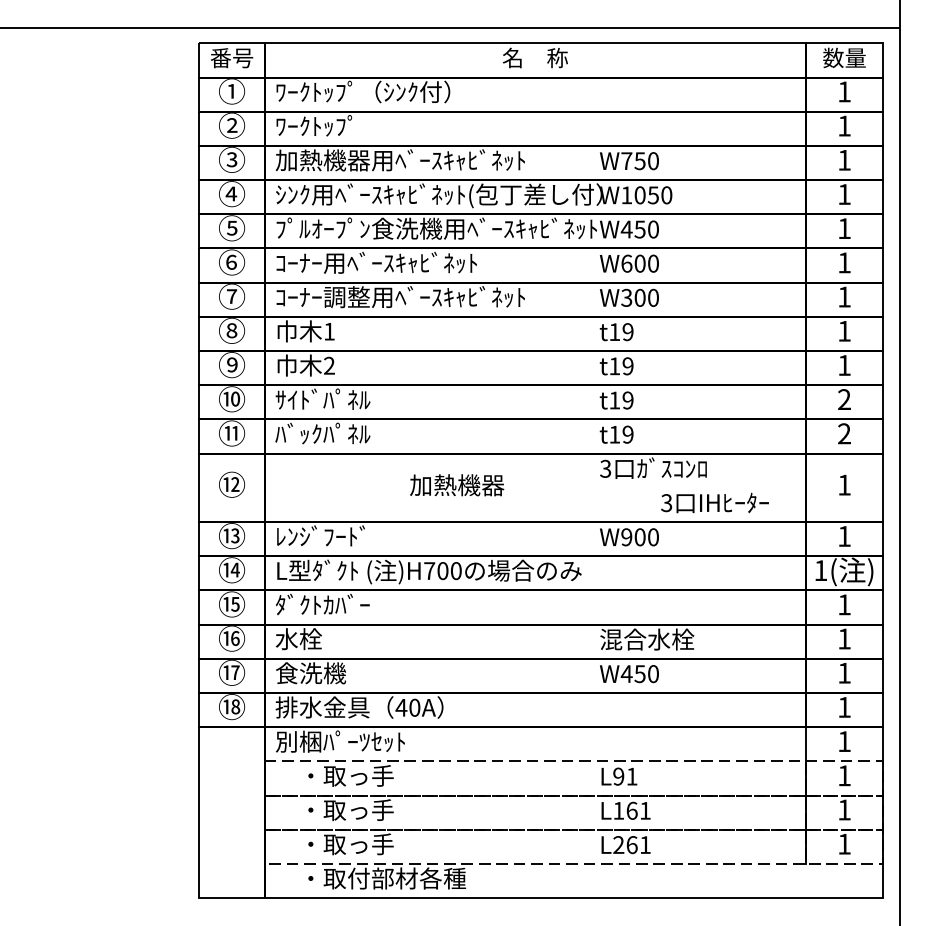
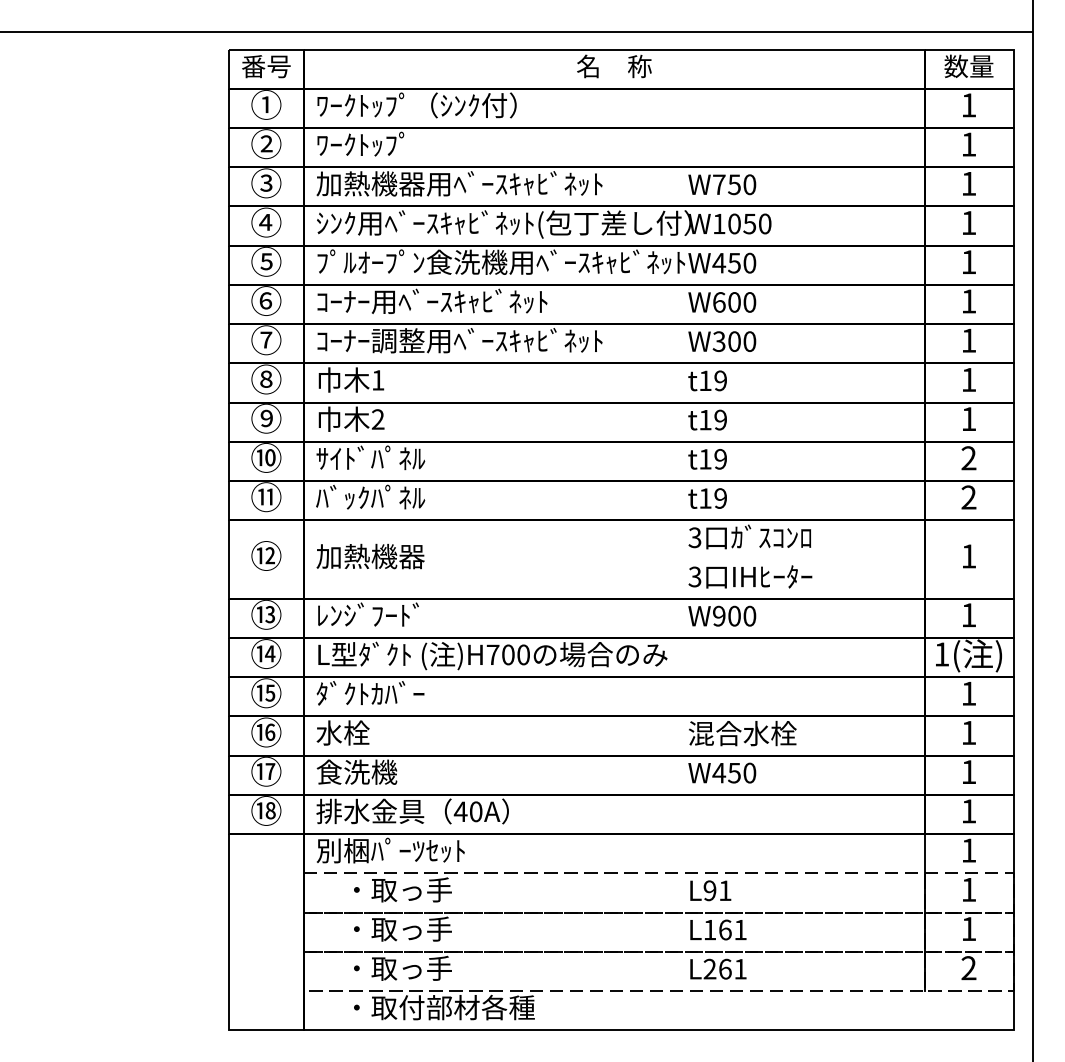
text: (457, 485) -> (370, 556), moved
text: (715, 502) -> (750, 576), moved
text: (844, 844) -> (968, 968), 1 -> 2

